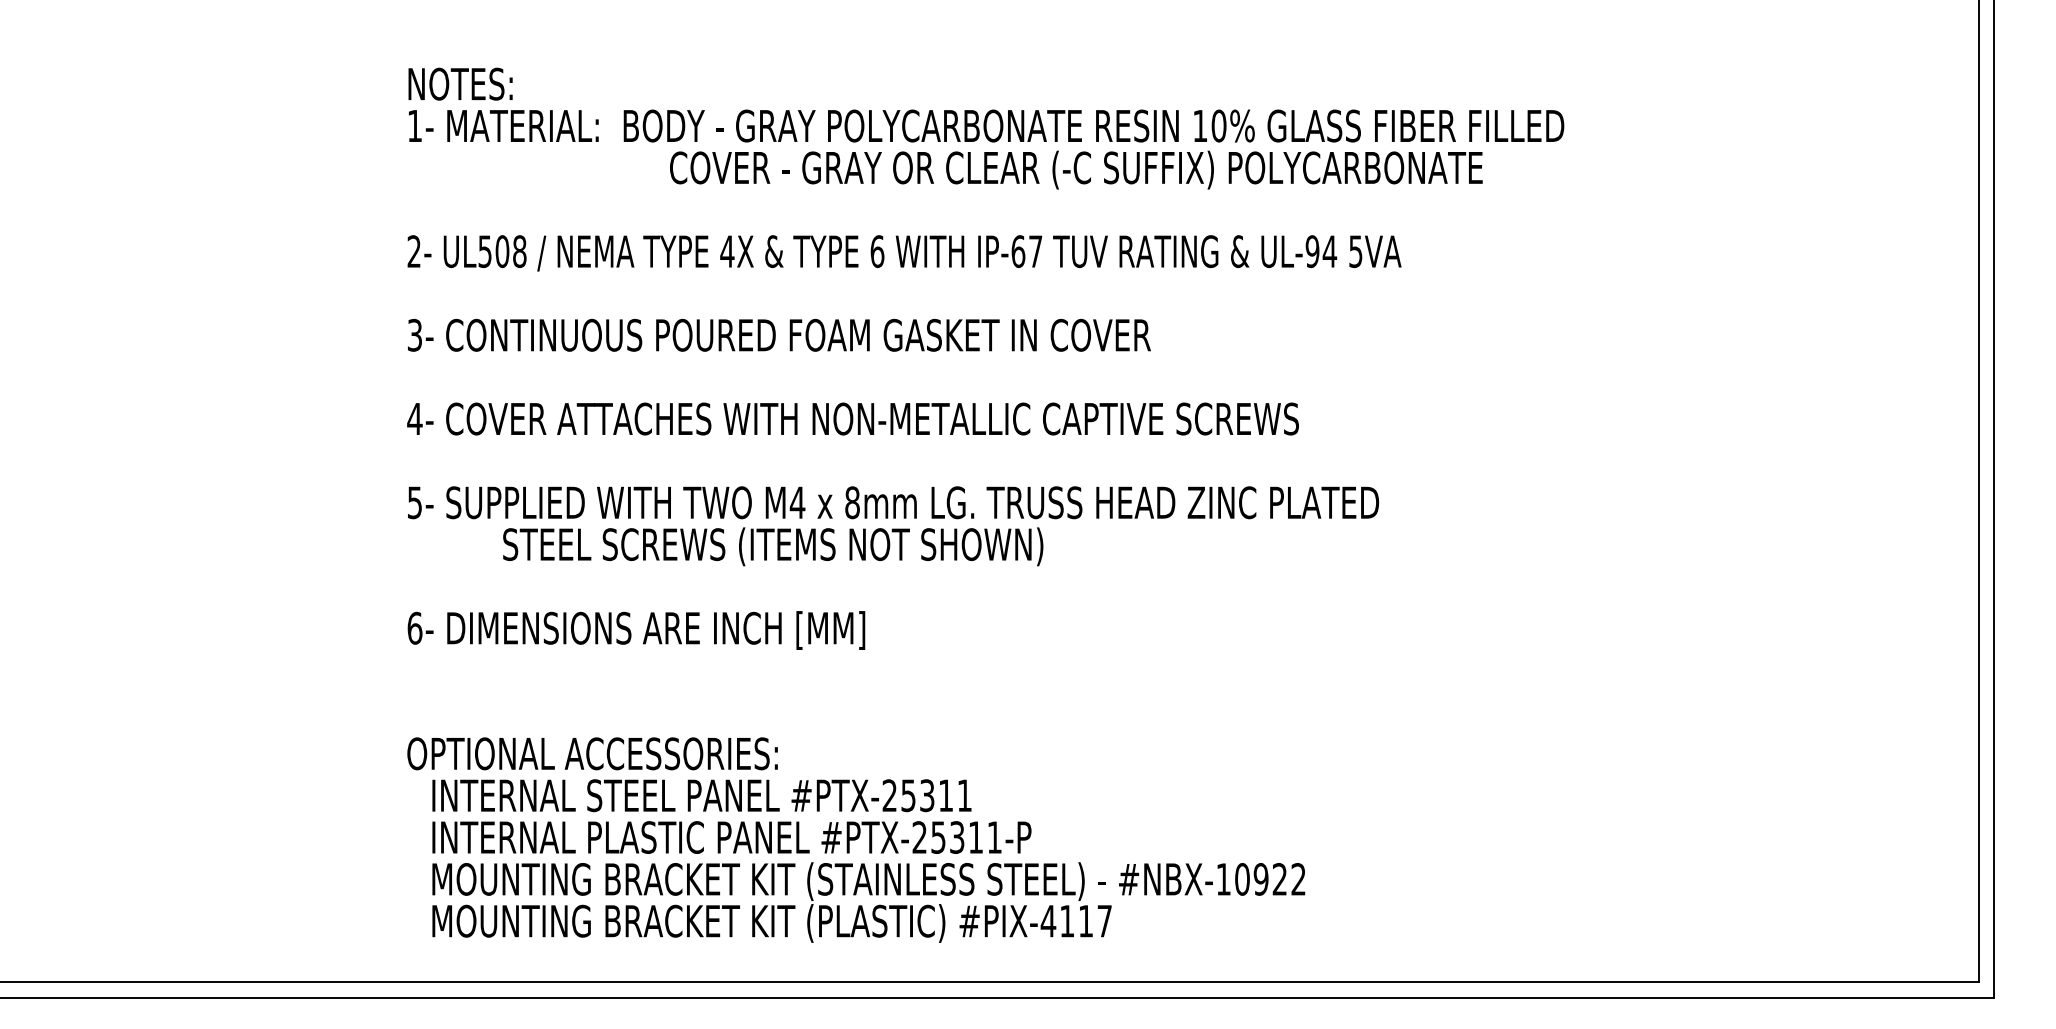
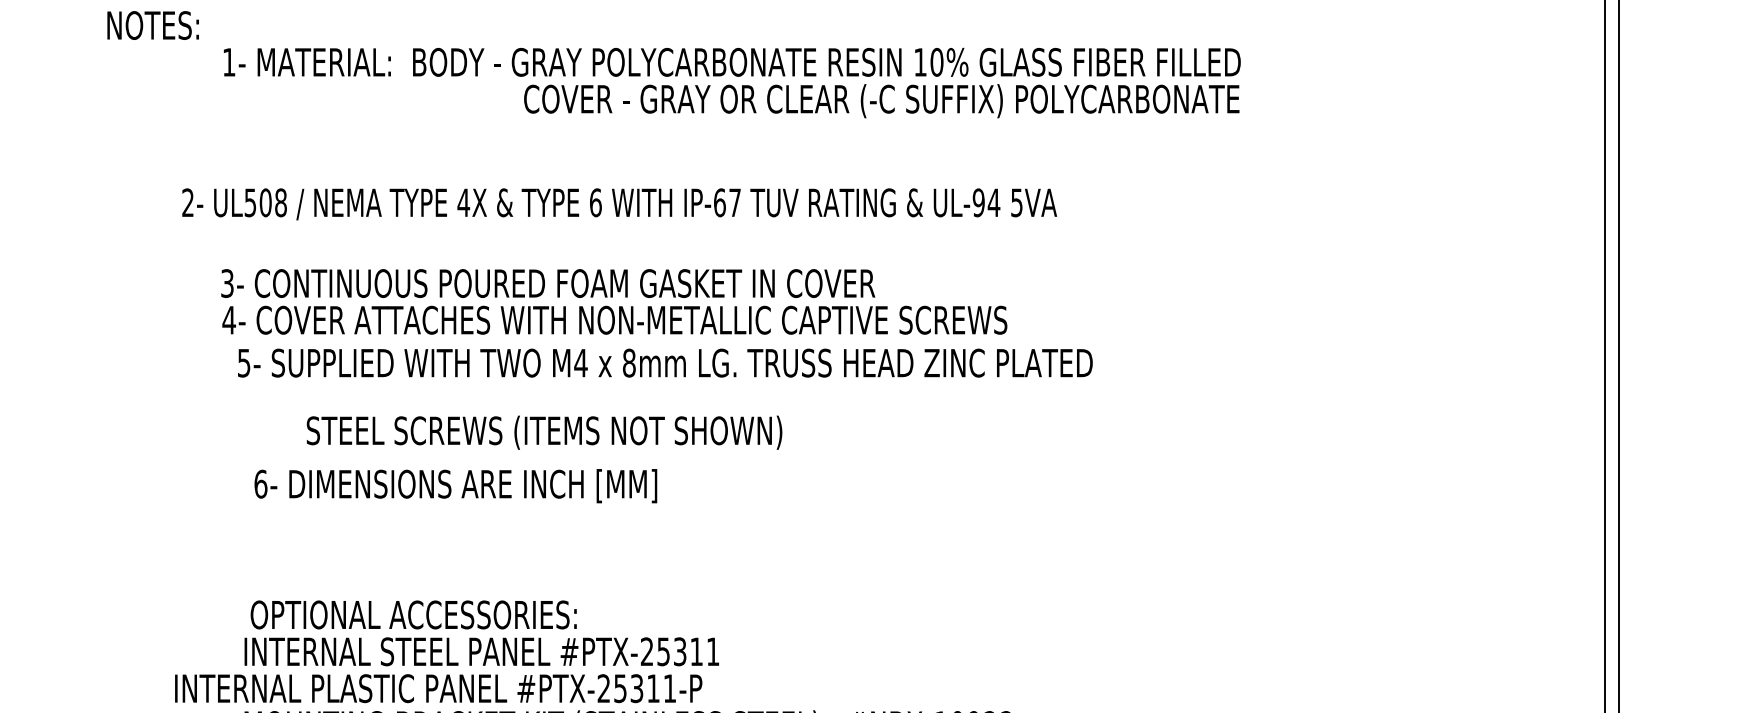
text: (460, 83) -> (153, 24), moved
text: (1076, 169) -> (881, 100), moved
text: (904, 253) -> (619, 204), moved
text: (779, 334) -> (548, 282), moved
text: (893, 502) -> (665, 362), moved
text: (636, 630) -> (455, 486), moved
text: (592, 753) -> (413, 614), moved
text: (731, 837) -> (438, 688), moved

